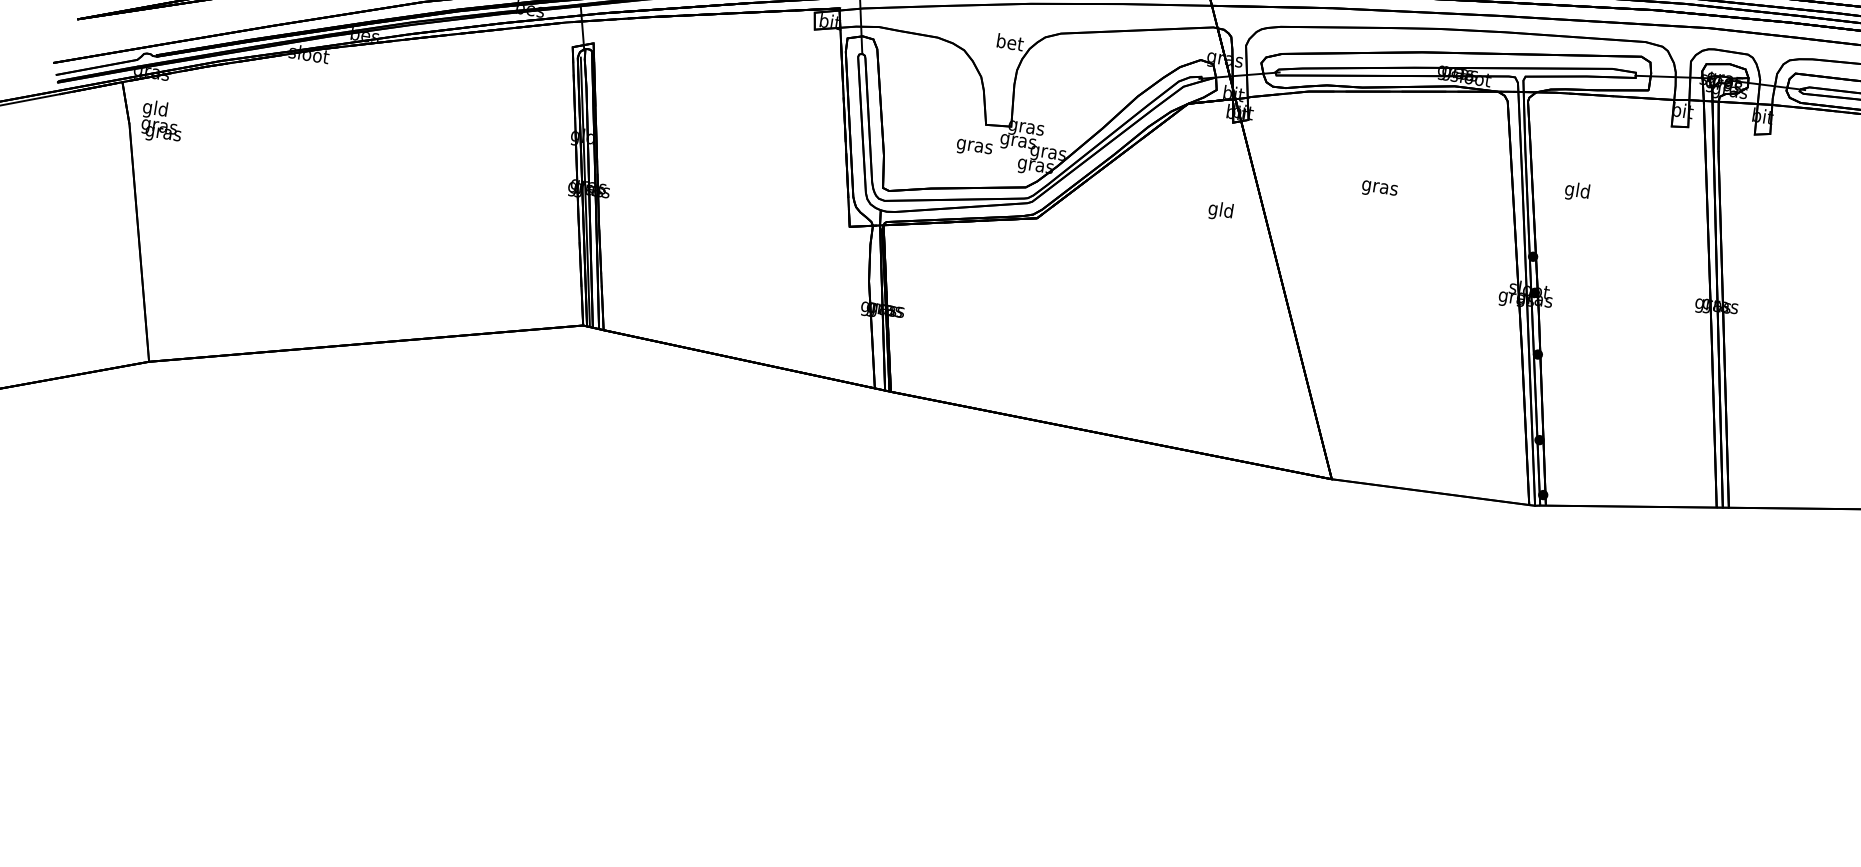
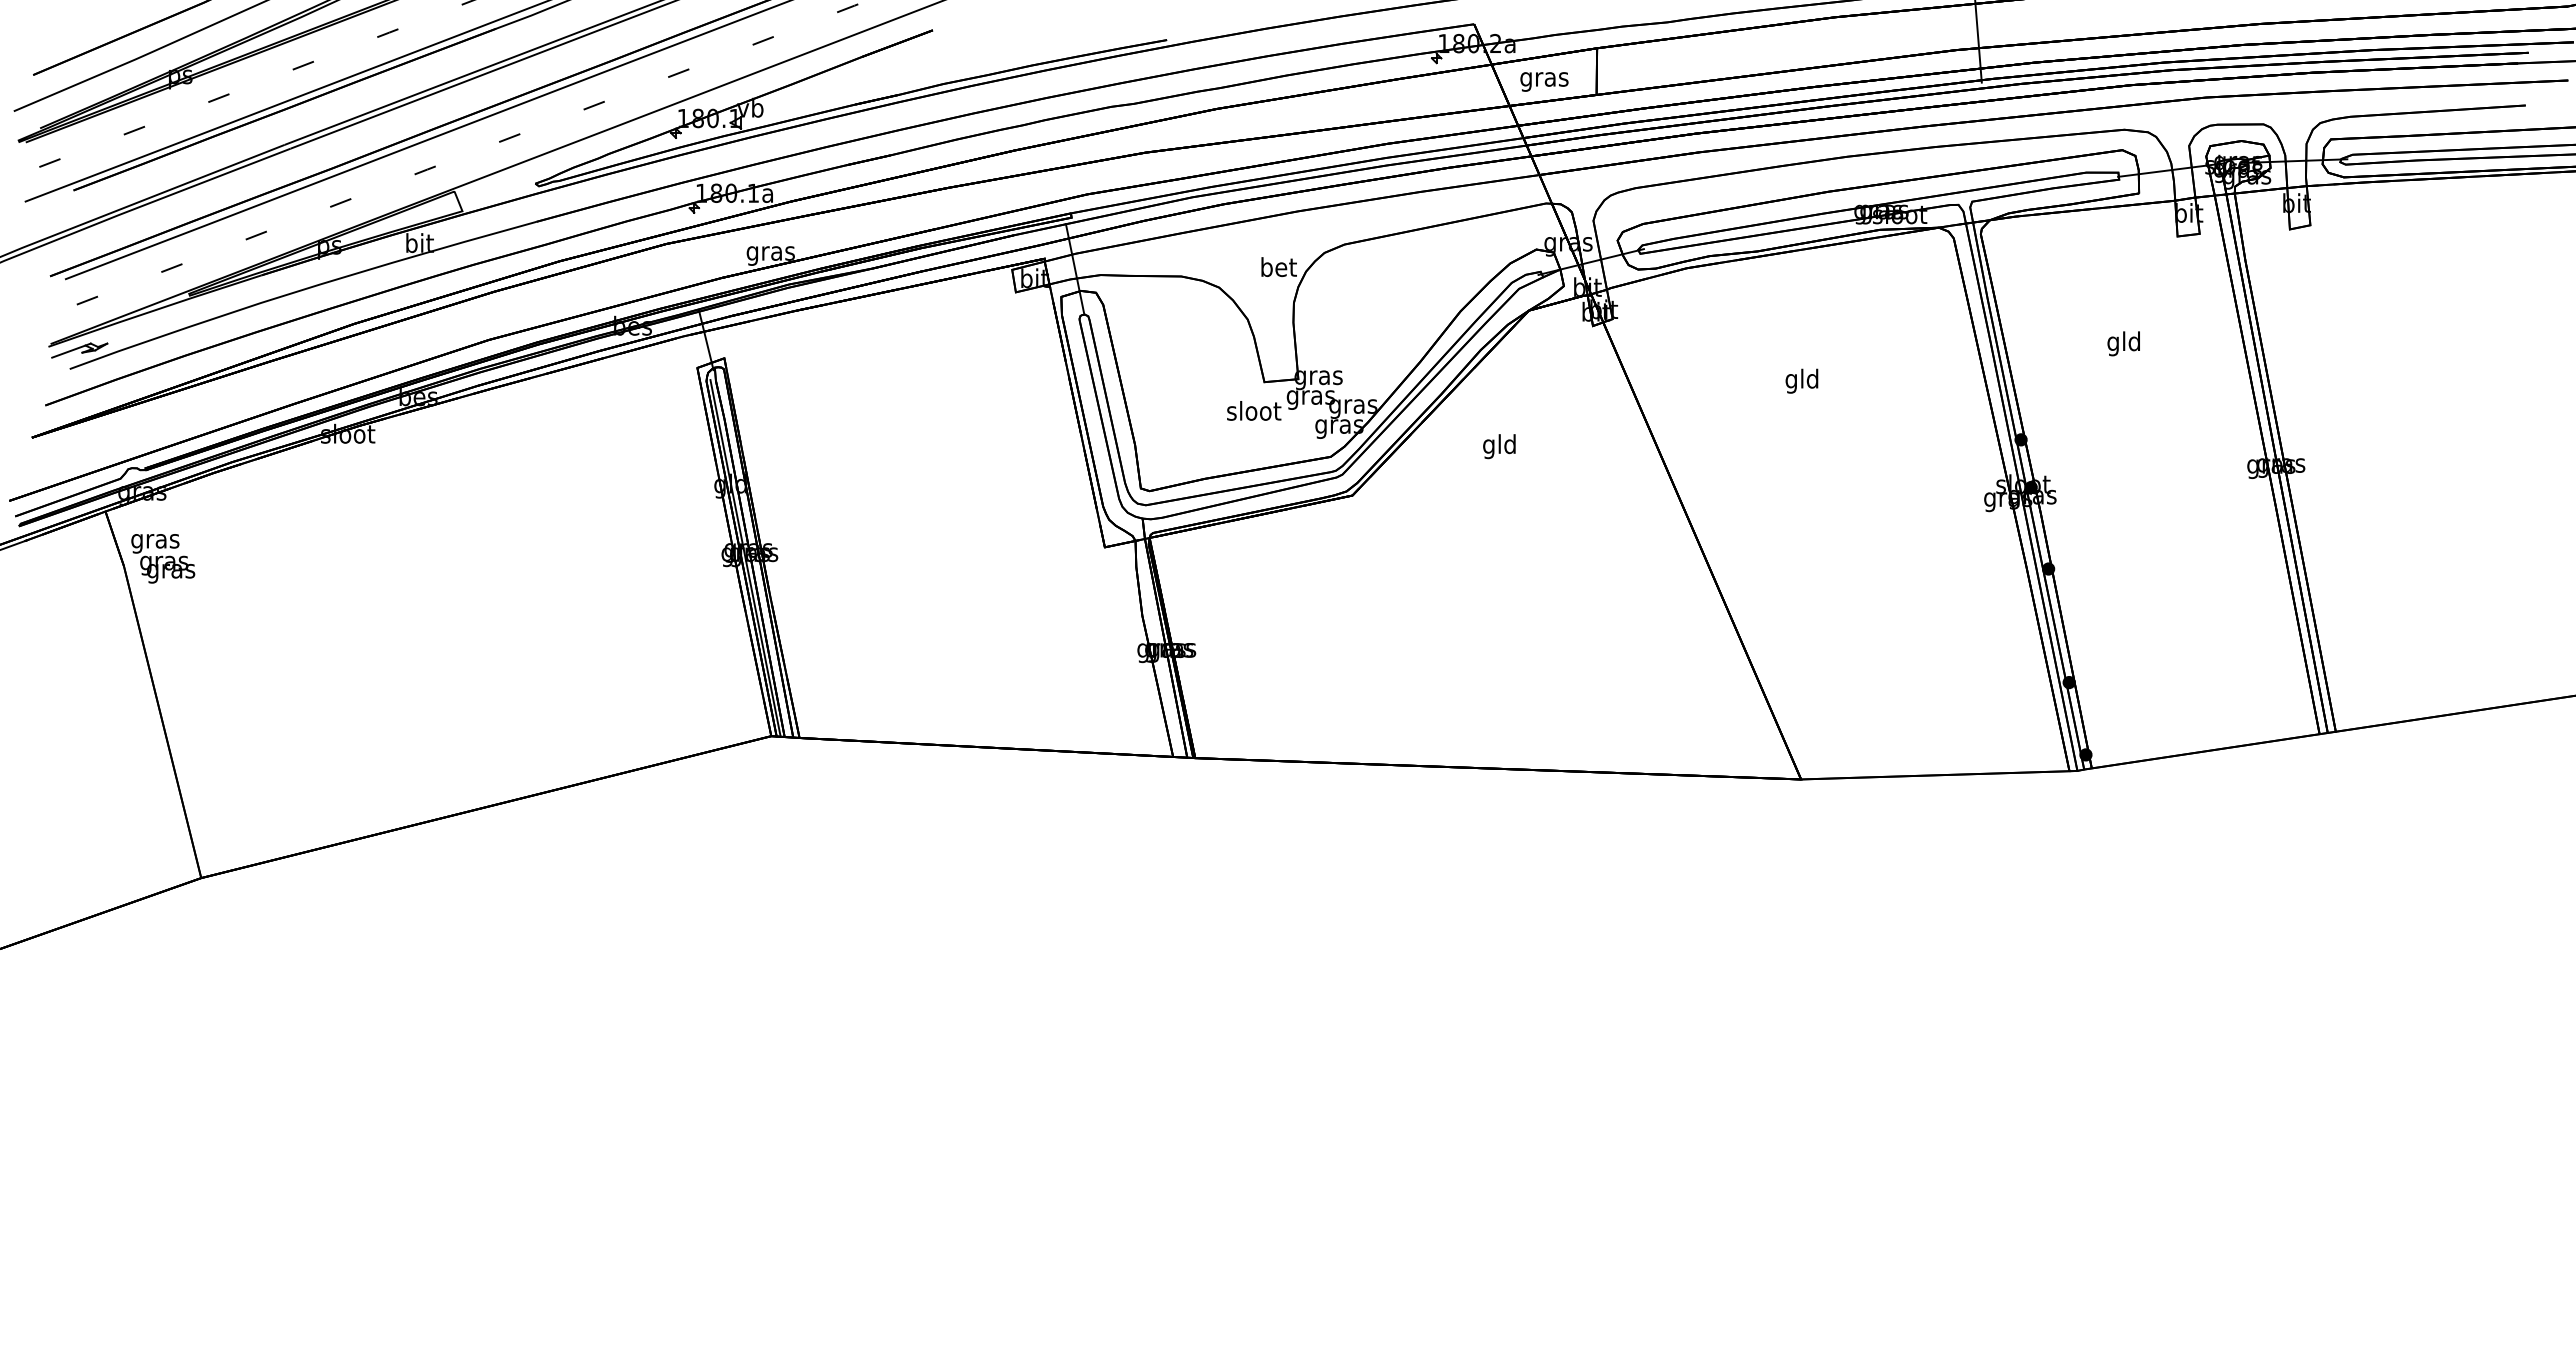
text: (155, 109) -> (155, 540), gld -> gras
text: (975, 146) -> (1254, 413), gras -> sloot
text: (1380, 187) -> (1802, 380), gras -> gld
text: (1577, 191) -> (2123, 343), moved
text: (1220, 211) -> (1499, 446), moved

